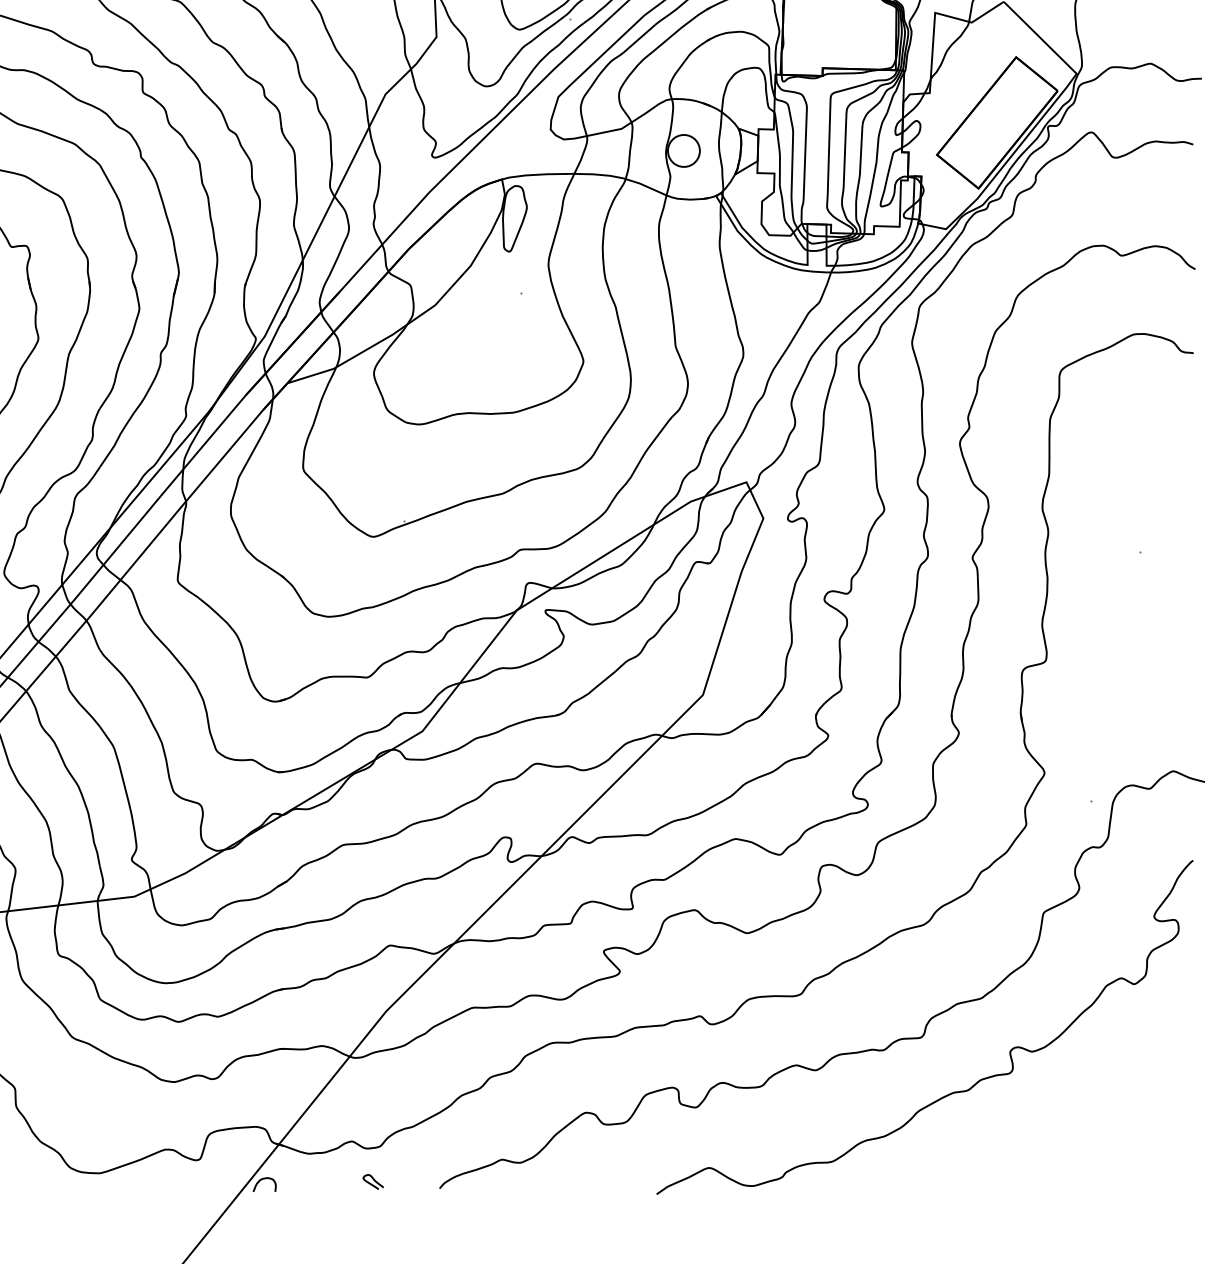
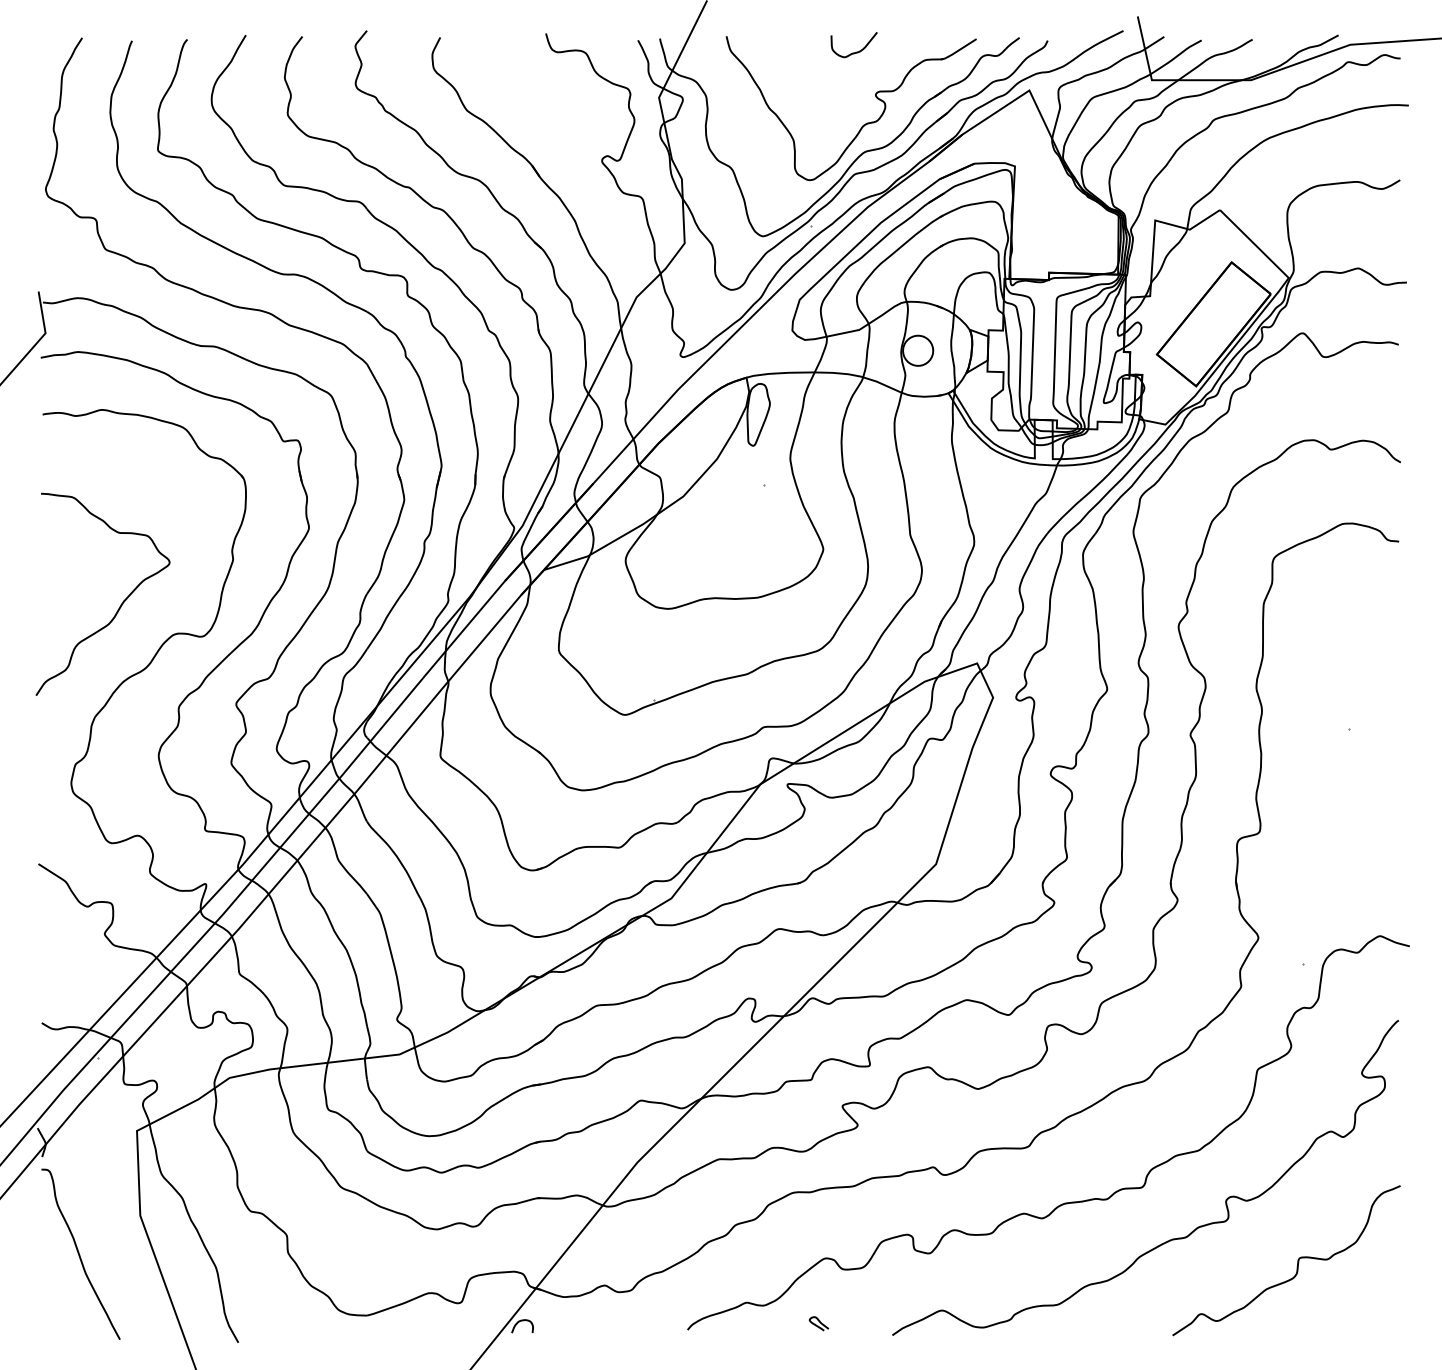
curve: (1085, 1114) -> (1297, 1260), added
curve: (373, 1180) -> (819, 1322), moved

